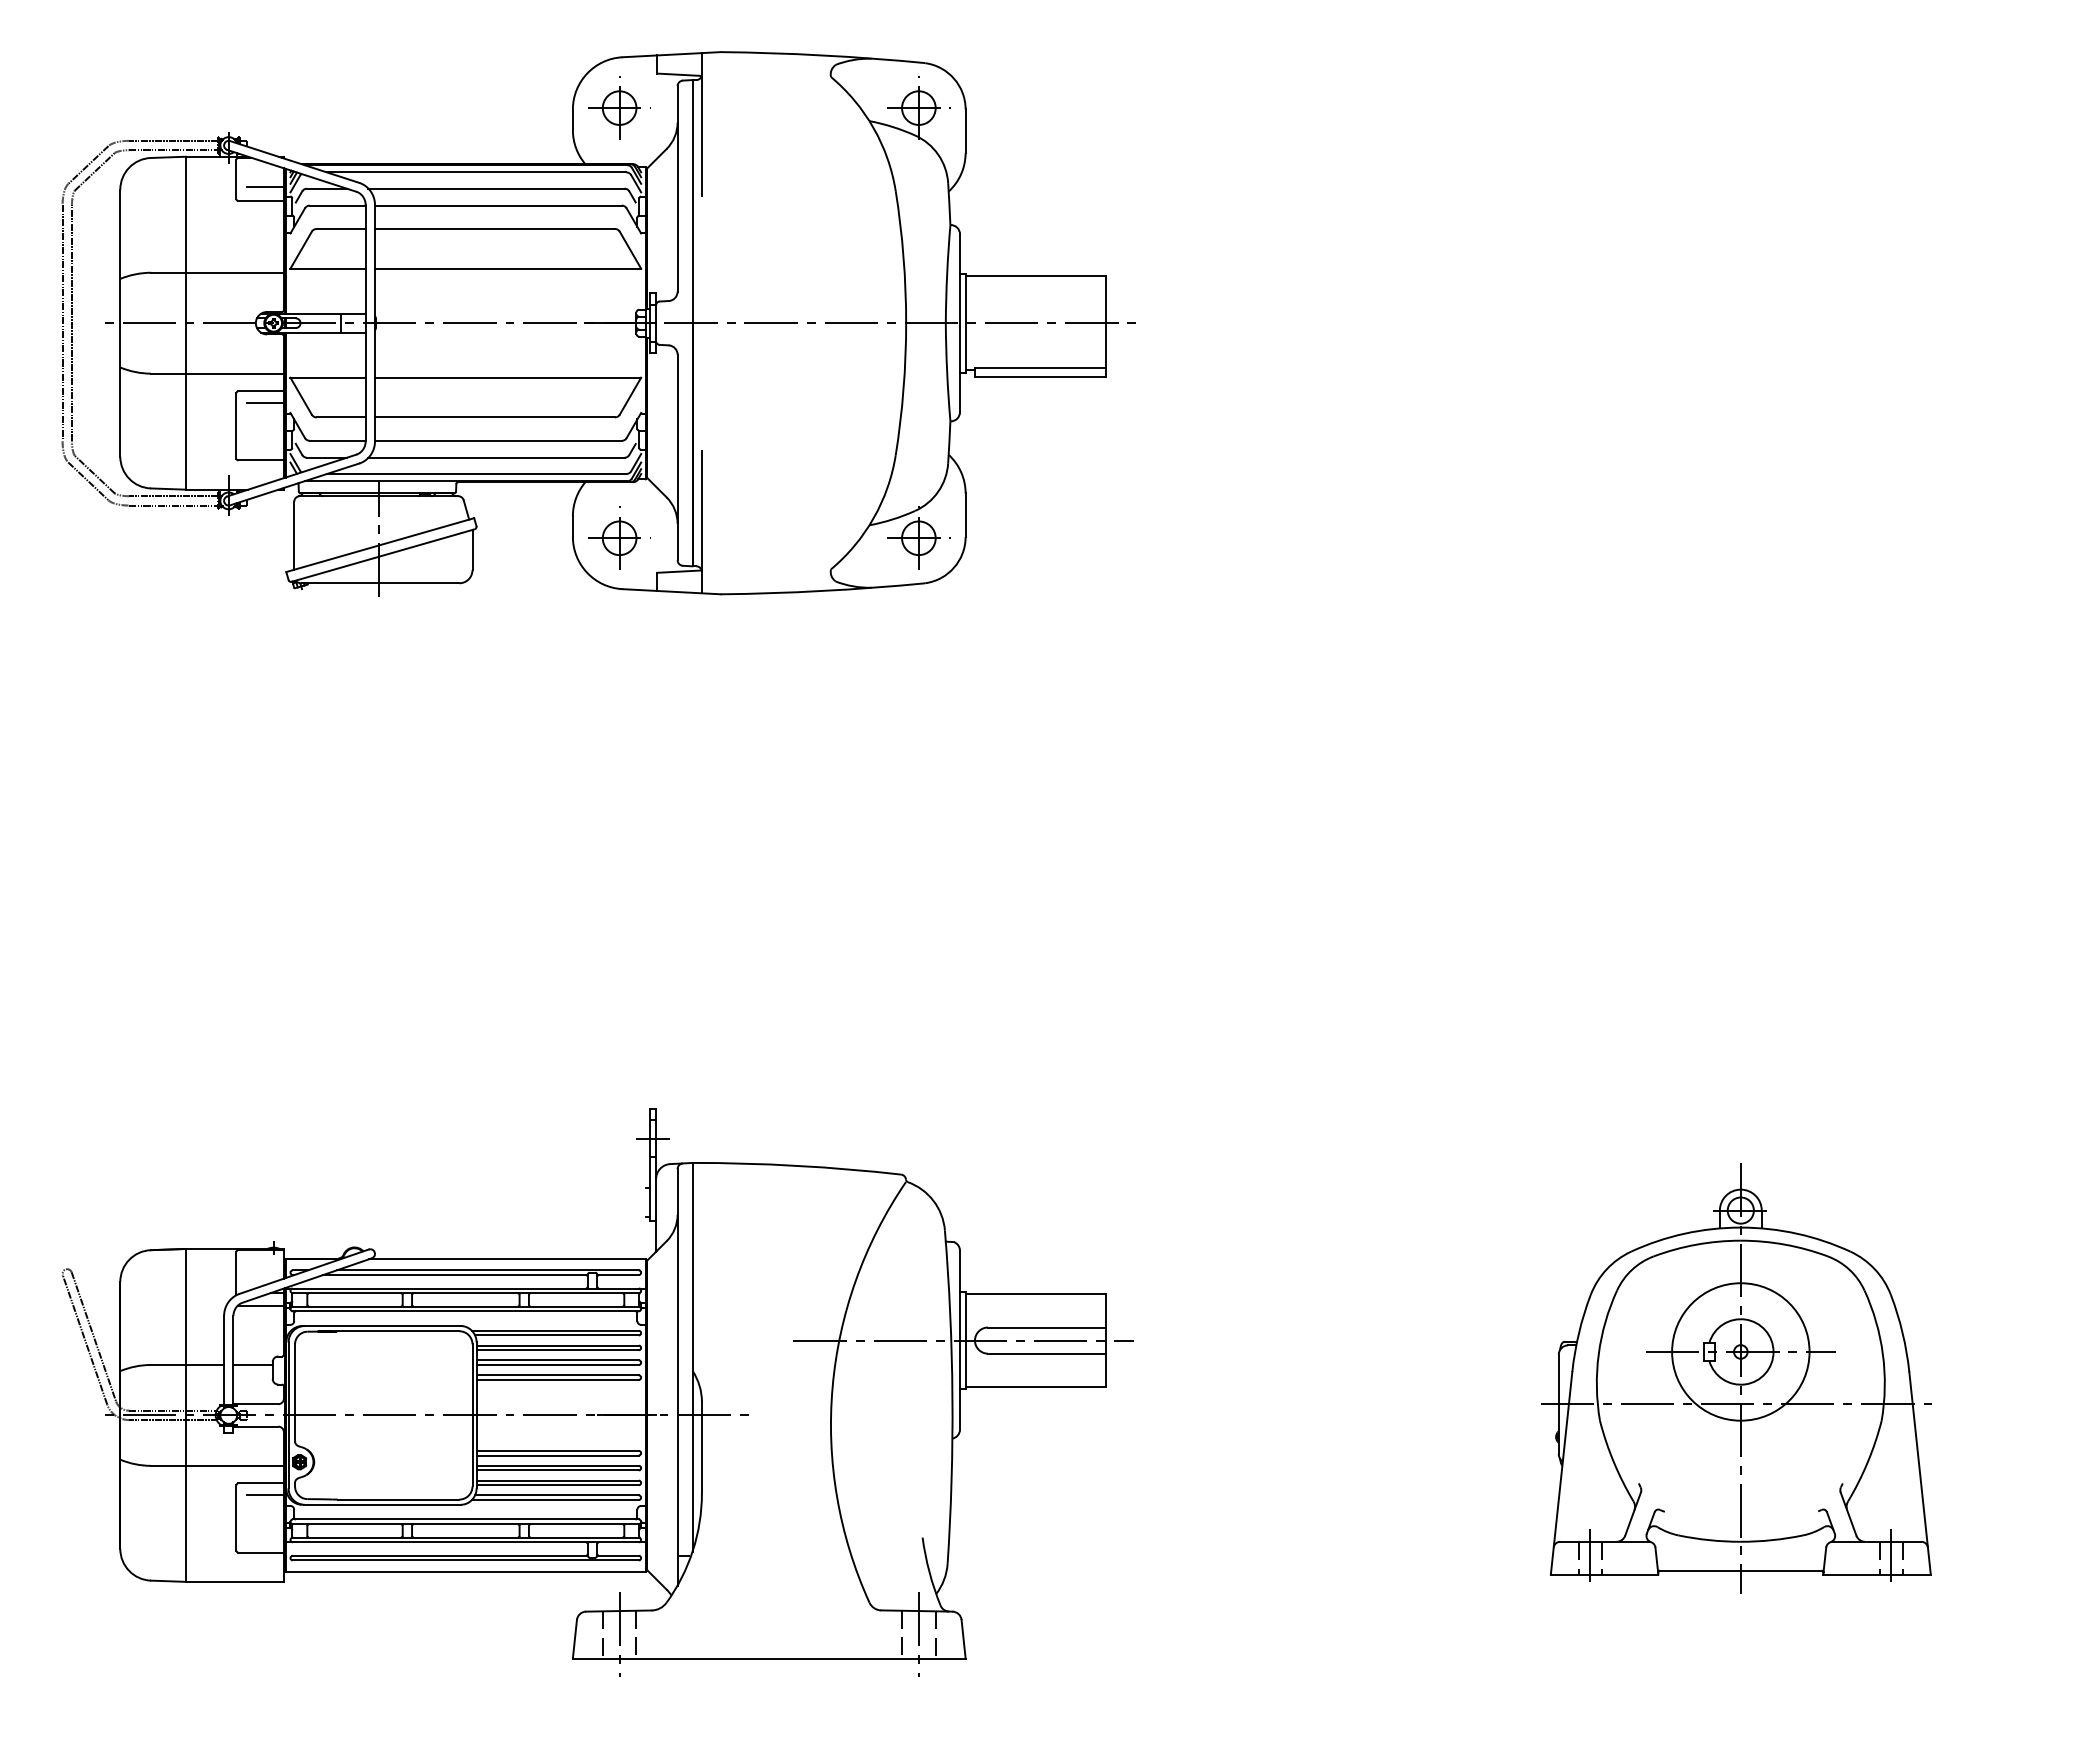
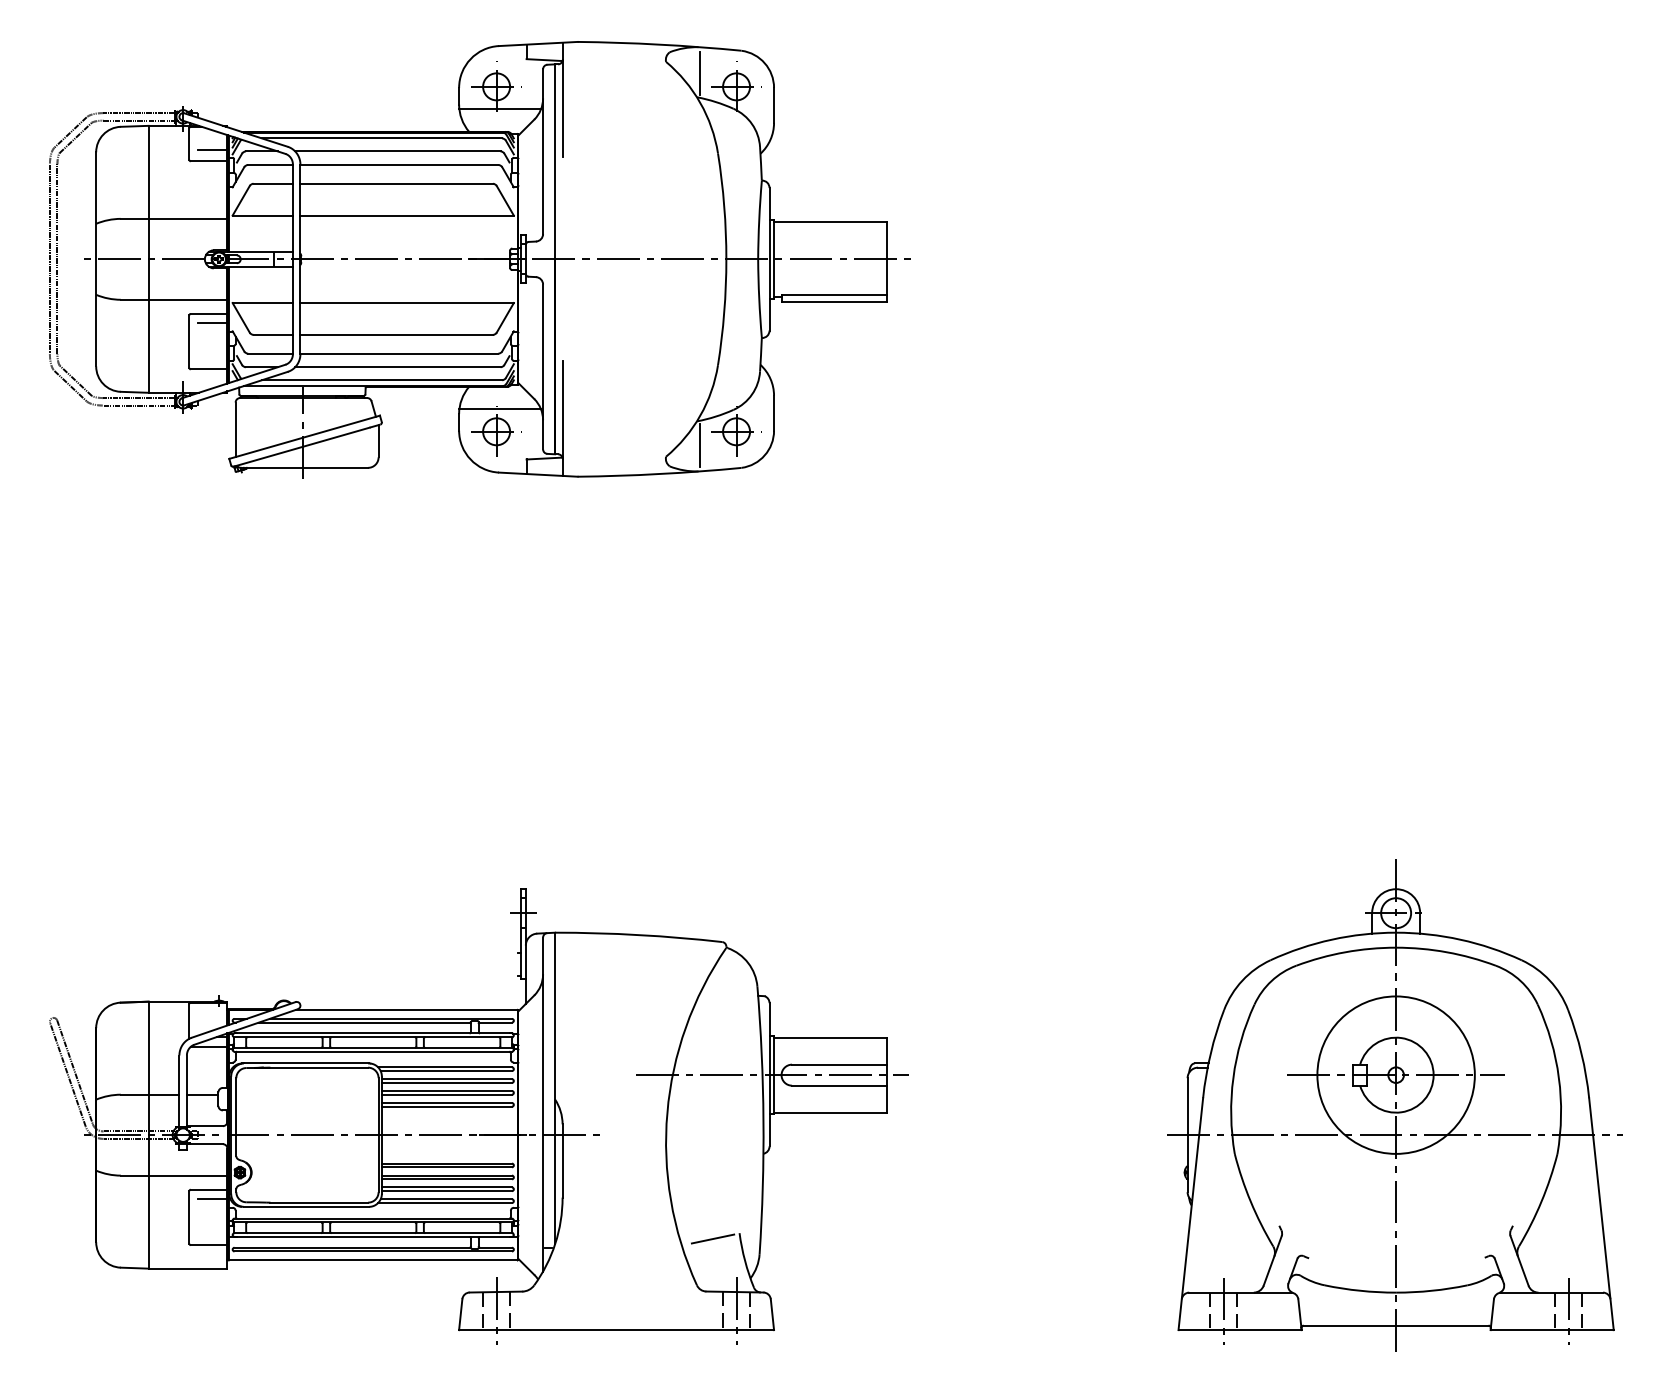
line: (873, 90) -> (700, 72), added
line: (624, 136) -> (500, 109), added
line: (624, 510) -> (500, 409), added
line: (873, 555) -> (700, 445), added
part: (1739, 1378) -> (1394, 1105), size x1.43
line: (889, 1544) -> (713, 1238), added

